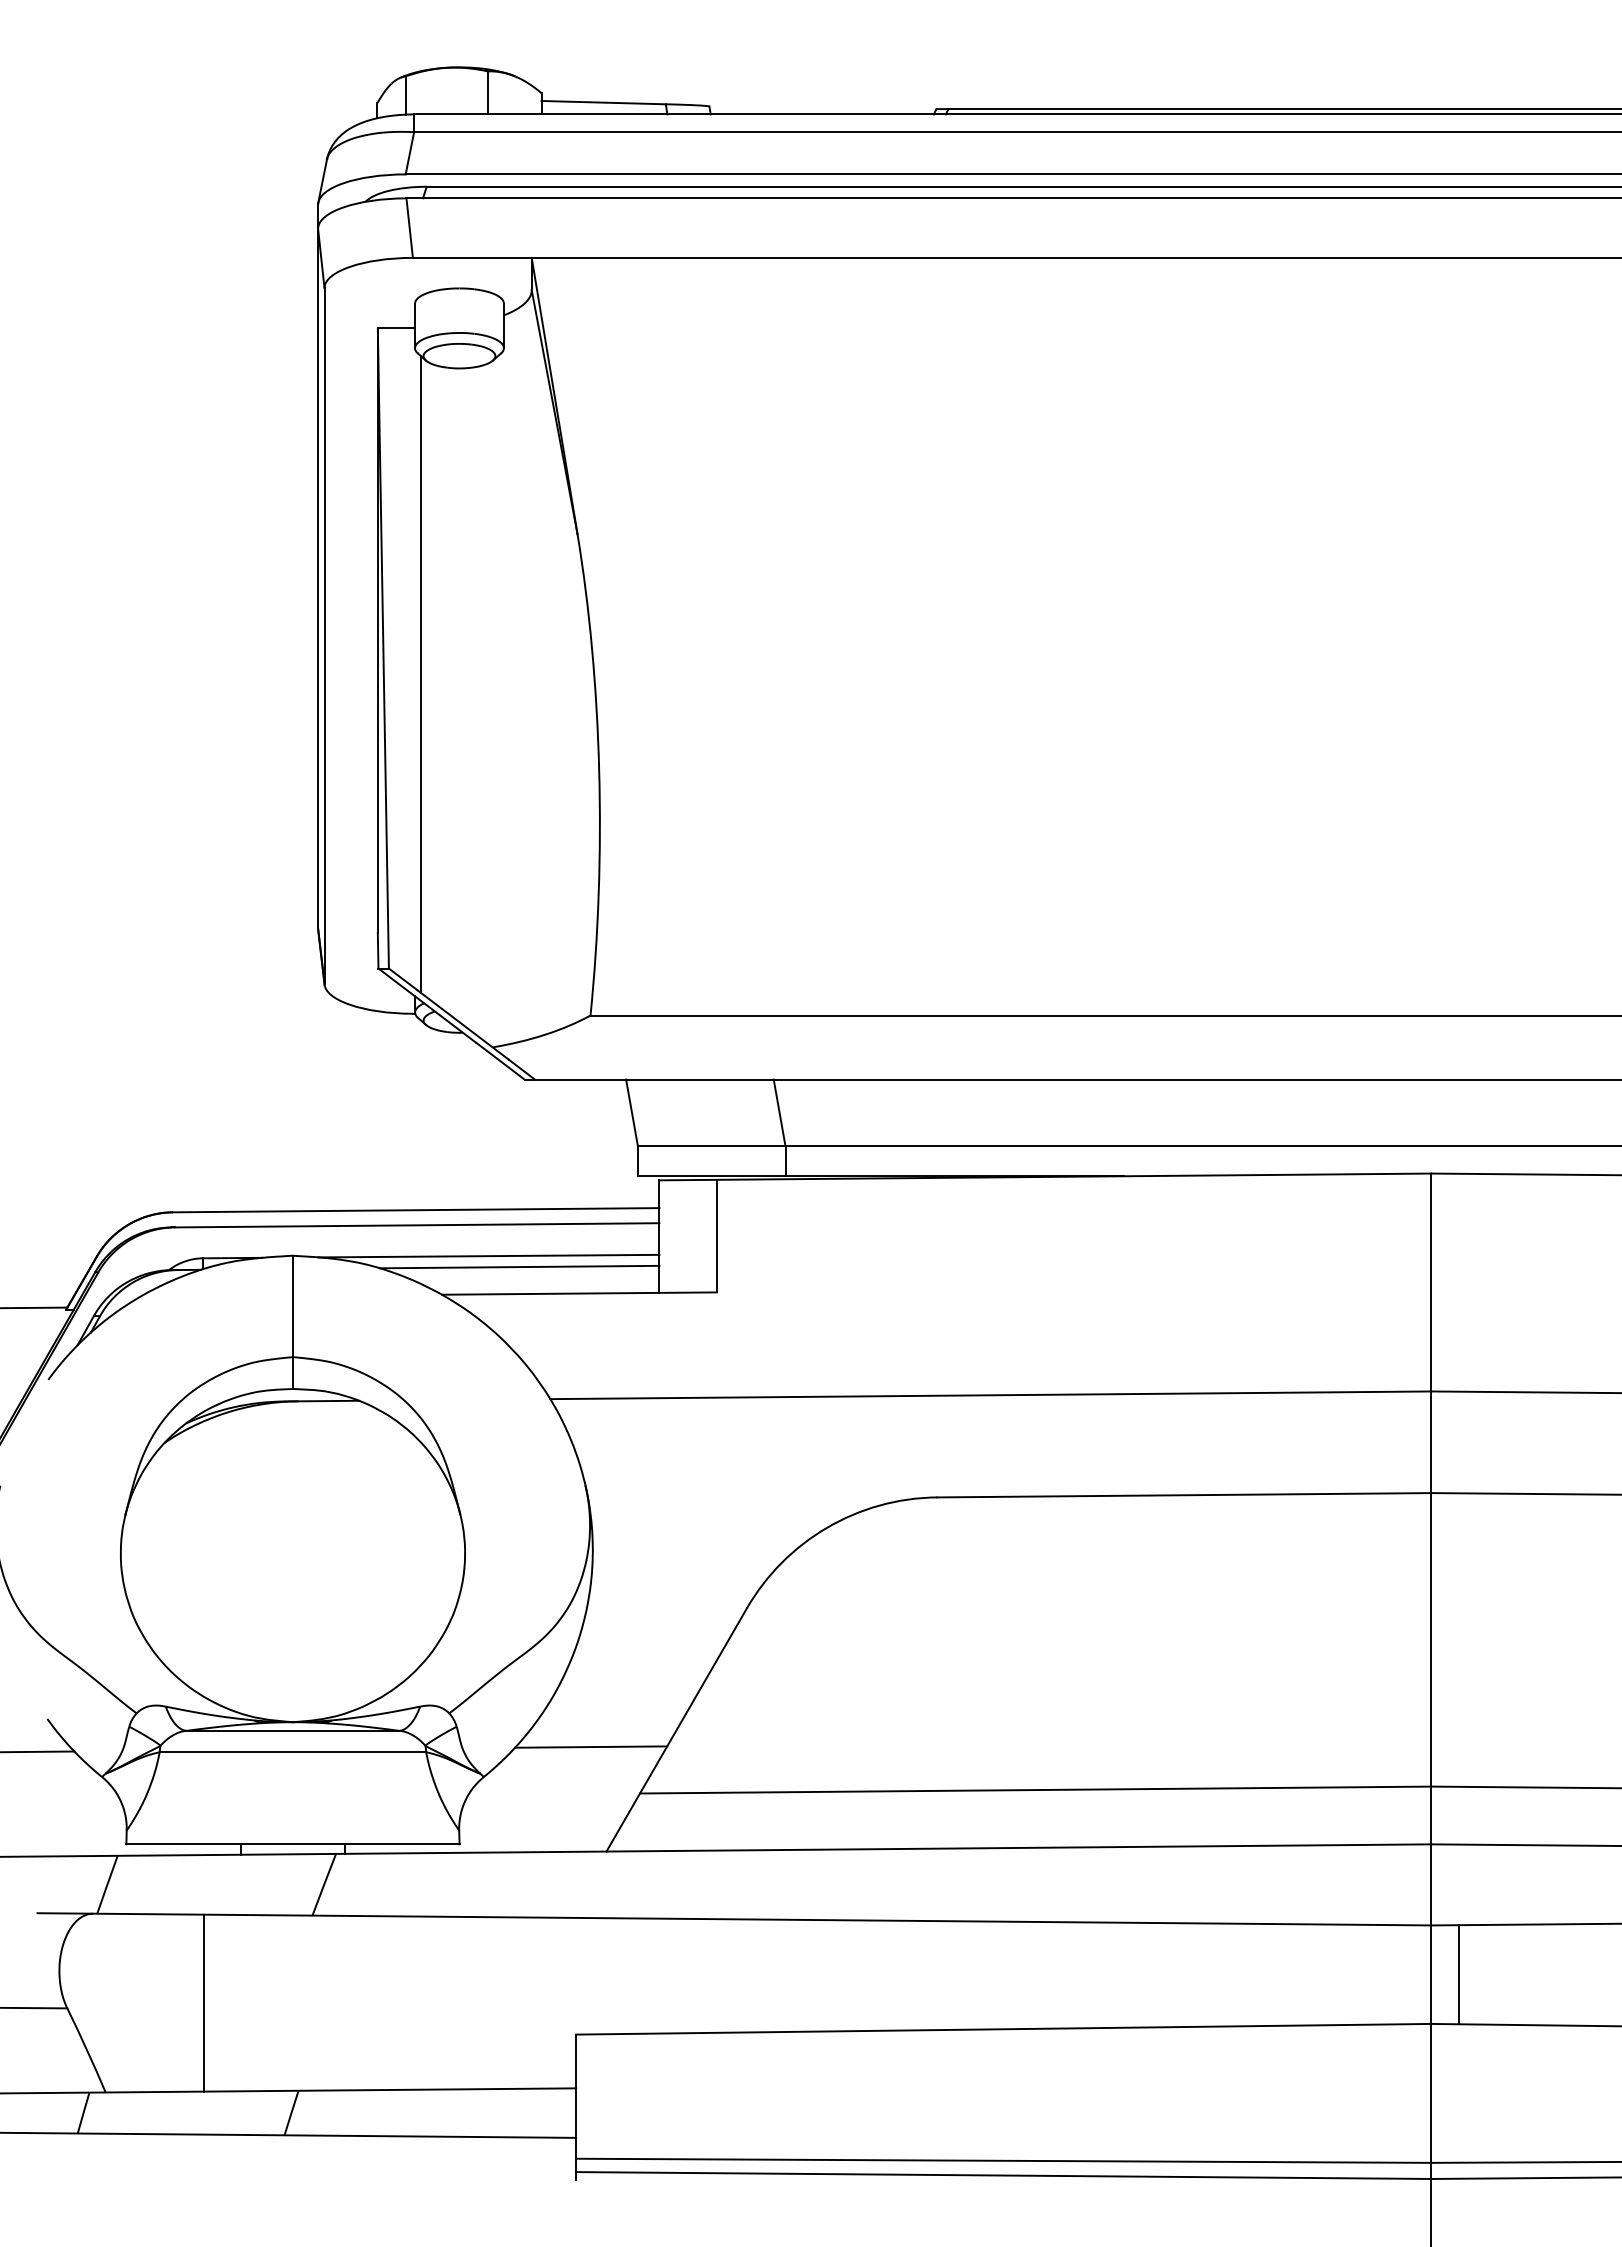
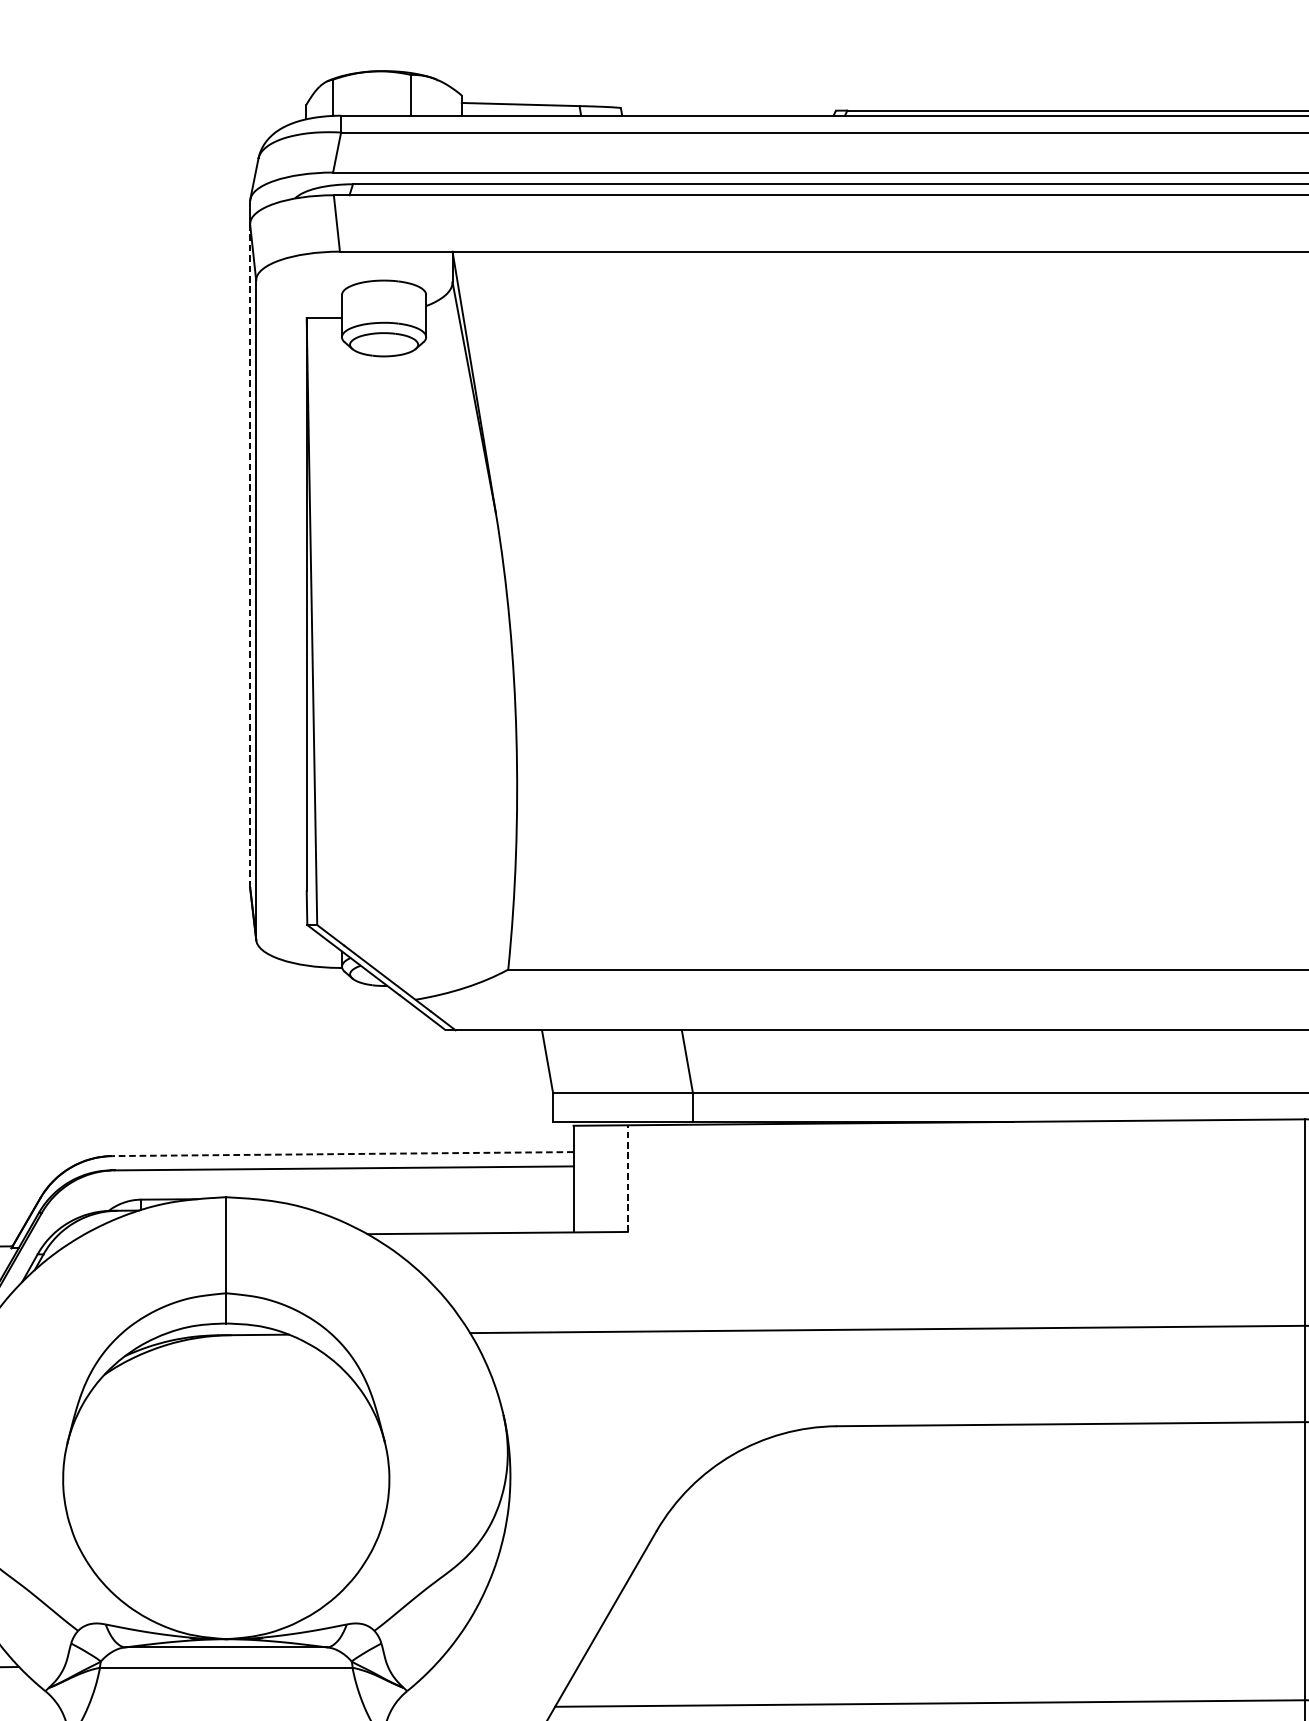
line: (318, 578) -> (250, 555), solid -> dashed
line: (420, 673) -> (347, 645), removed
line: (415, 1210) -> (342, 1154), solid -> dashed
line: (716, 1235) -> (627, 1178), solid -> dashed
line: (488, 1255) -> (411, 1196), removed
line: (519, 1266) -> (440, 1207), removed
line: (591, 1746) -> (509, 1662), removed

